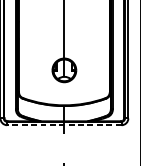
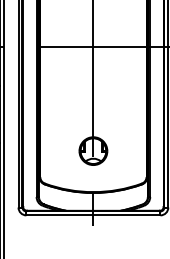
line: (63, 125) -> (92, 215), dashed -> solid

